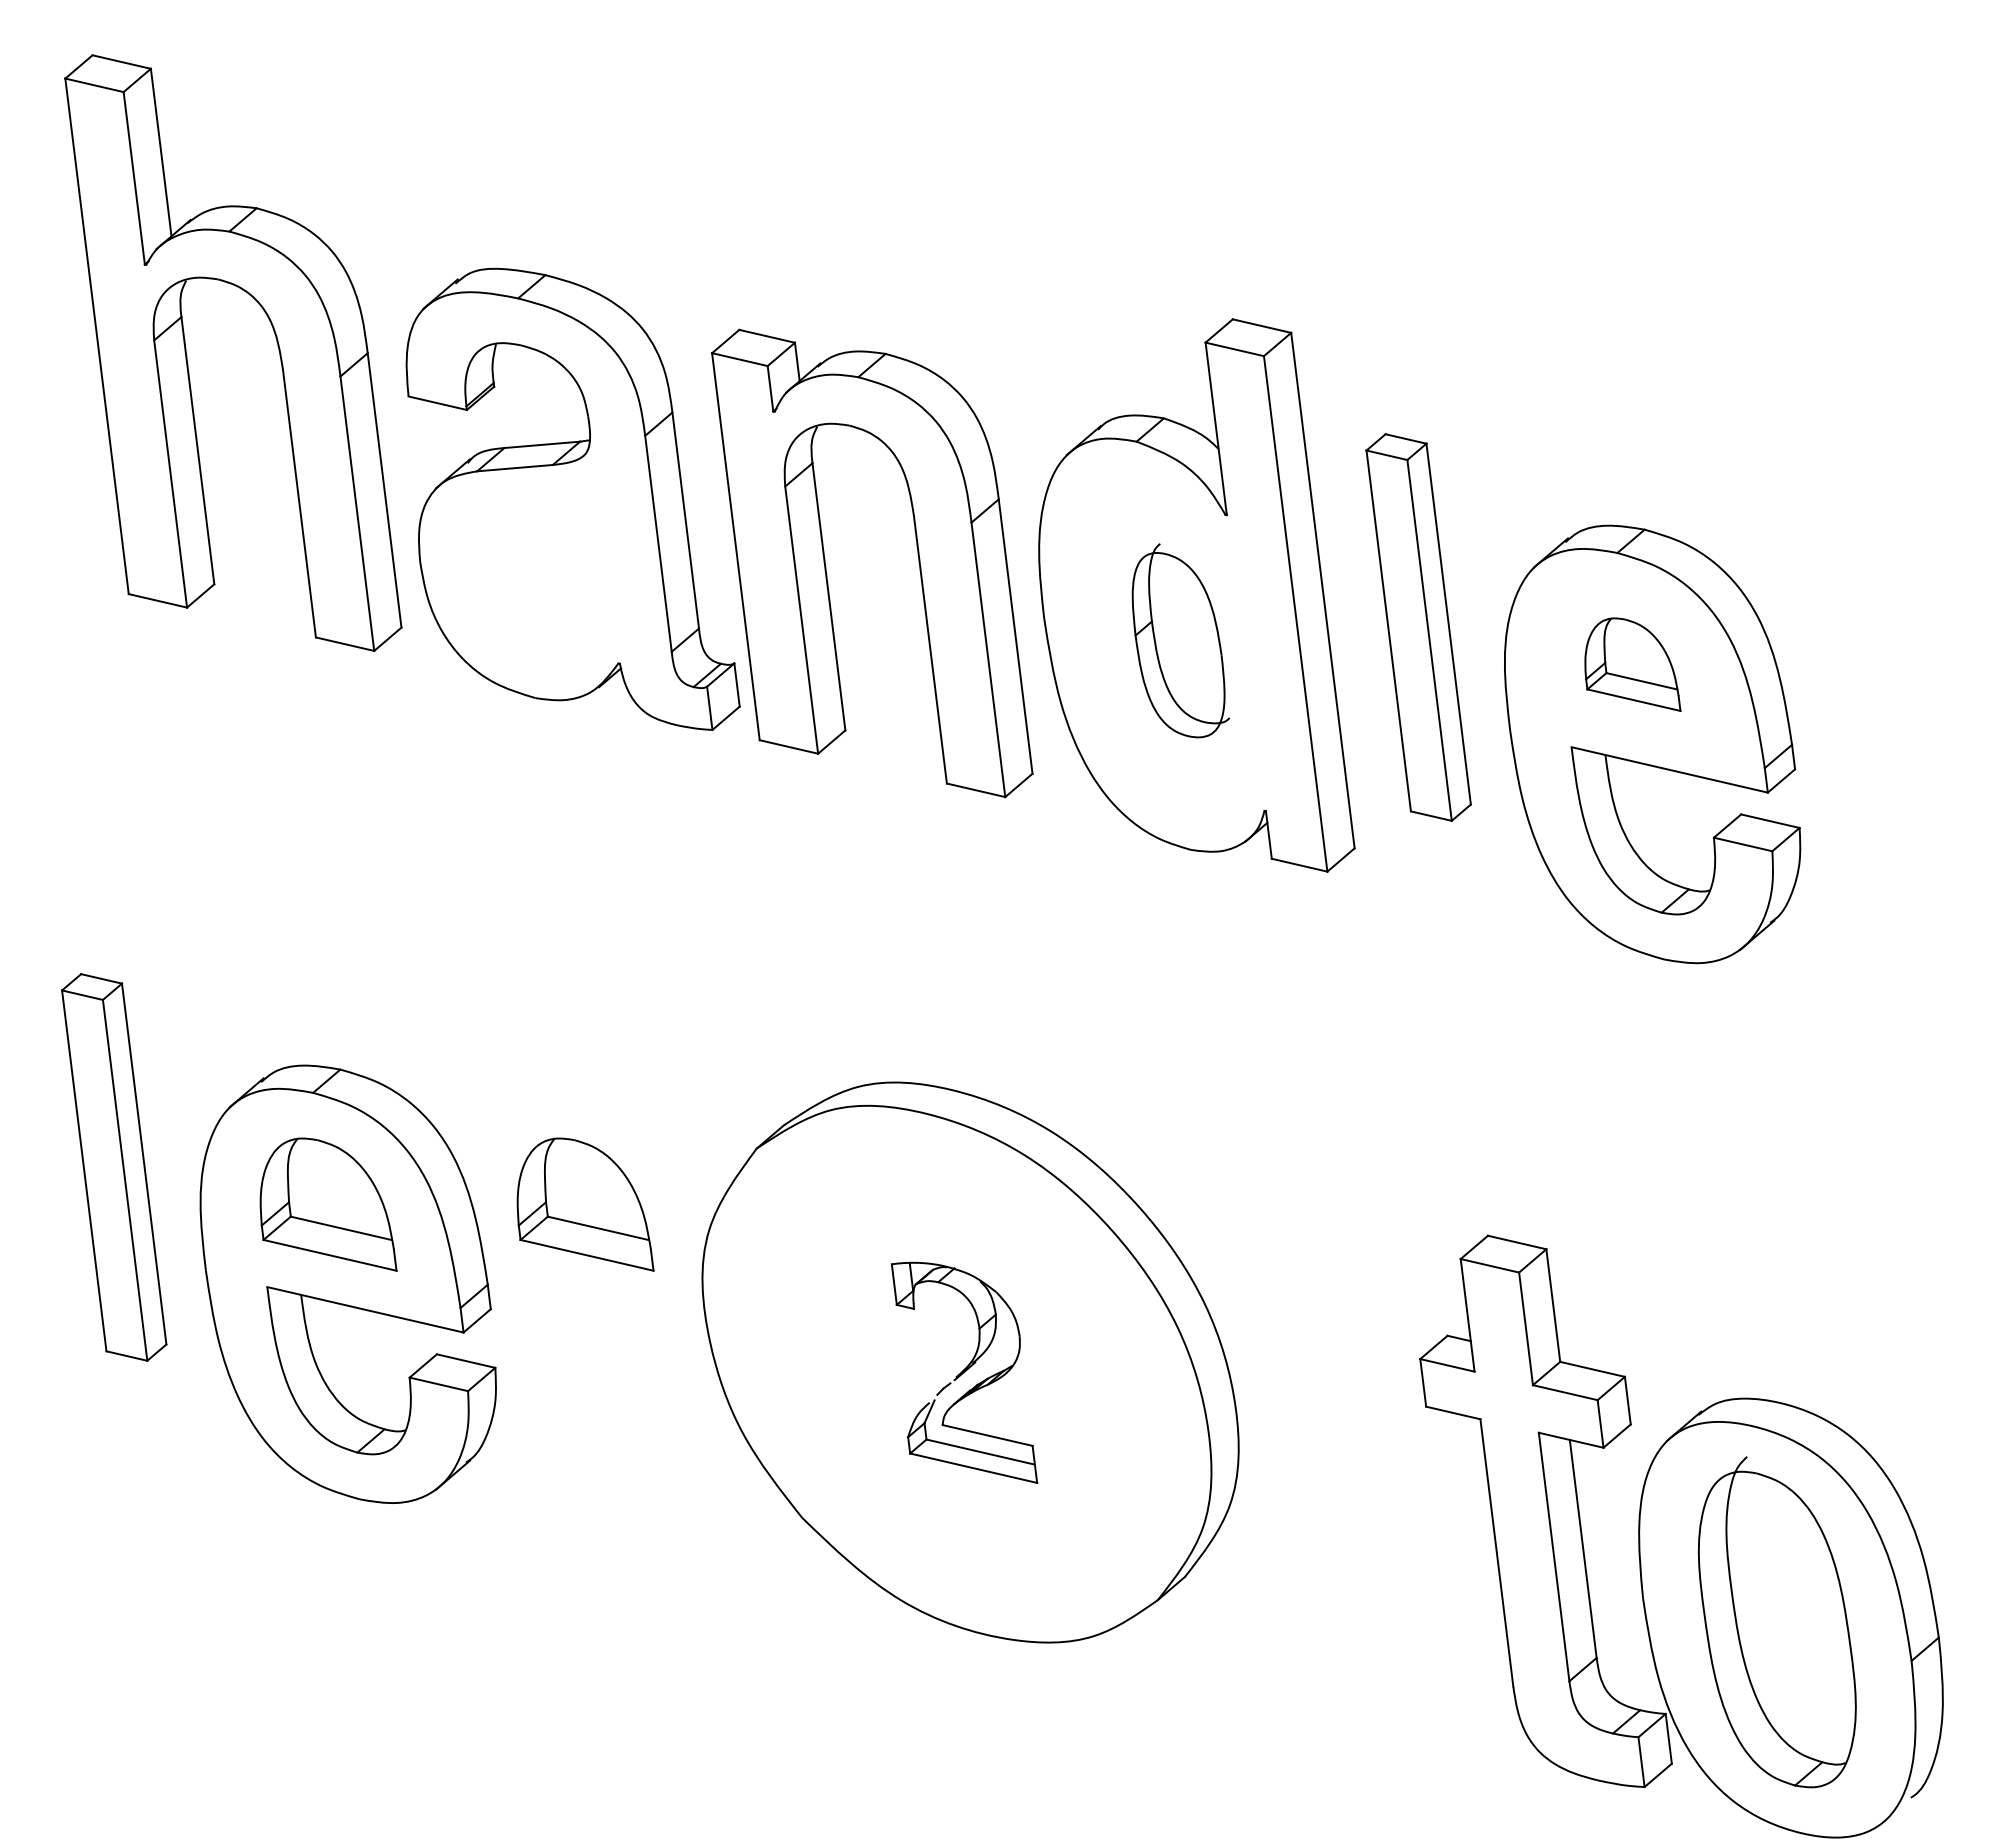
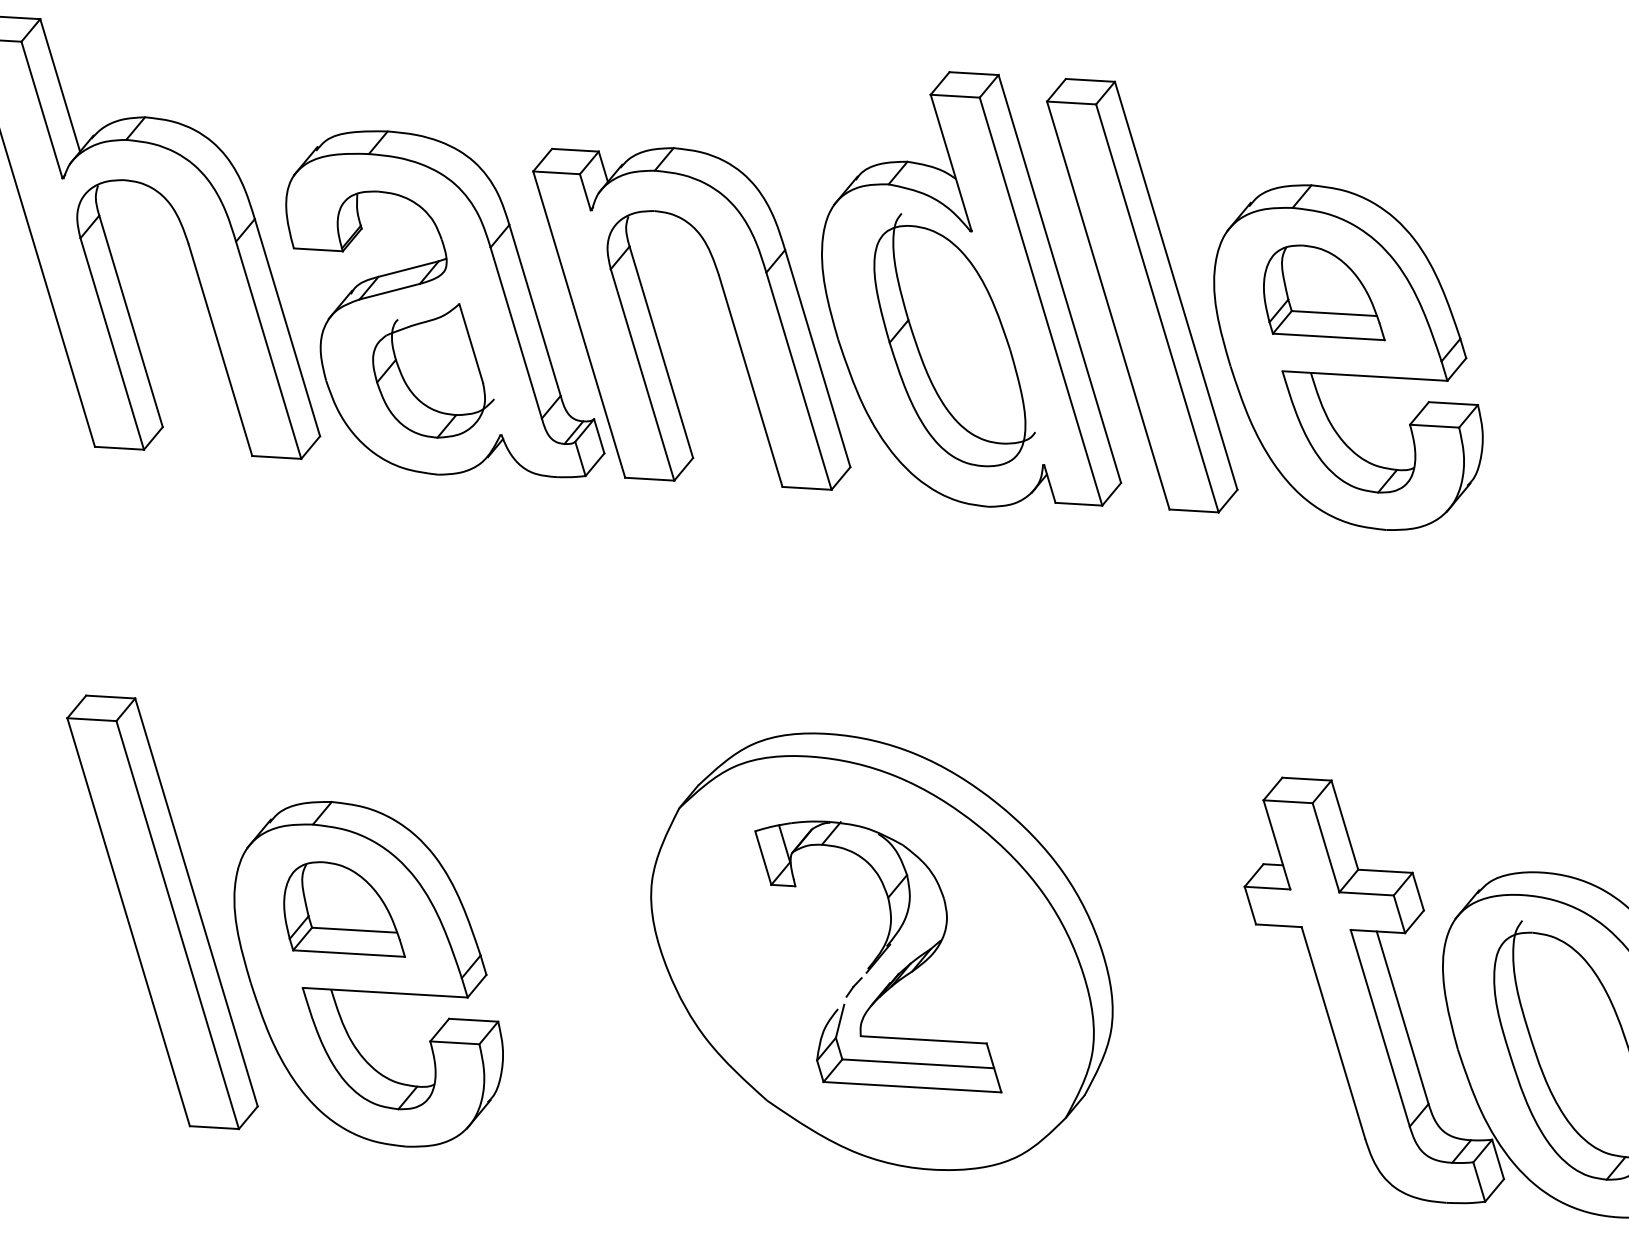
part: (548, 575) -> (431, 373), added
part: (1418, 627) -> (1142, 295), size x1.43
part: (1180, 640) -> (951, 339), size x1.67
part: (1632, 664) -> (1320, 295), size x1.43
part: (113, 1167) -> (161, 912), size x1.43
part: (585, 1204) -> (548, 877), removed
part: (964, 1372) -> (878, 960), size x1.67

